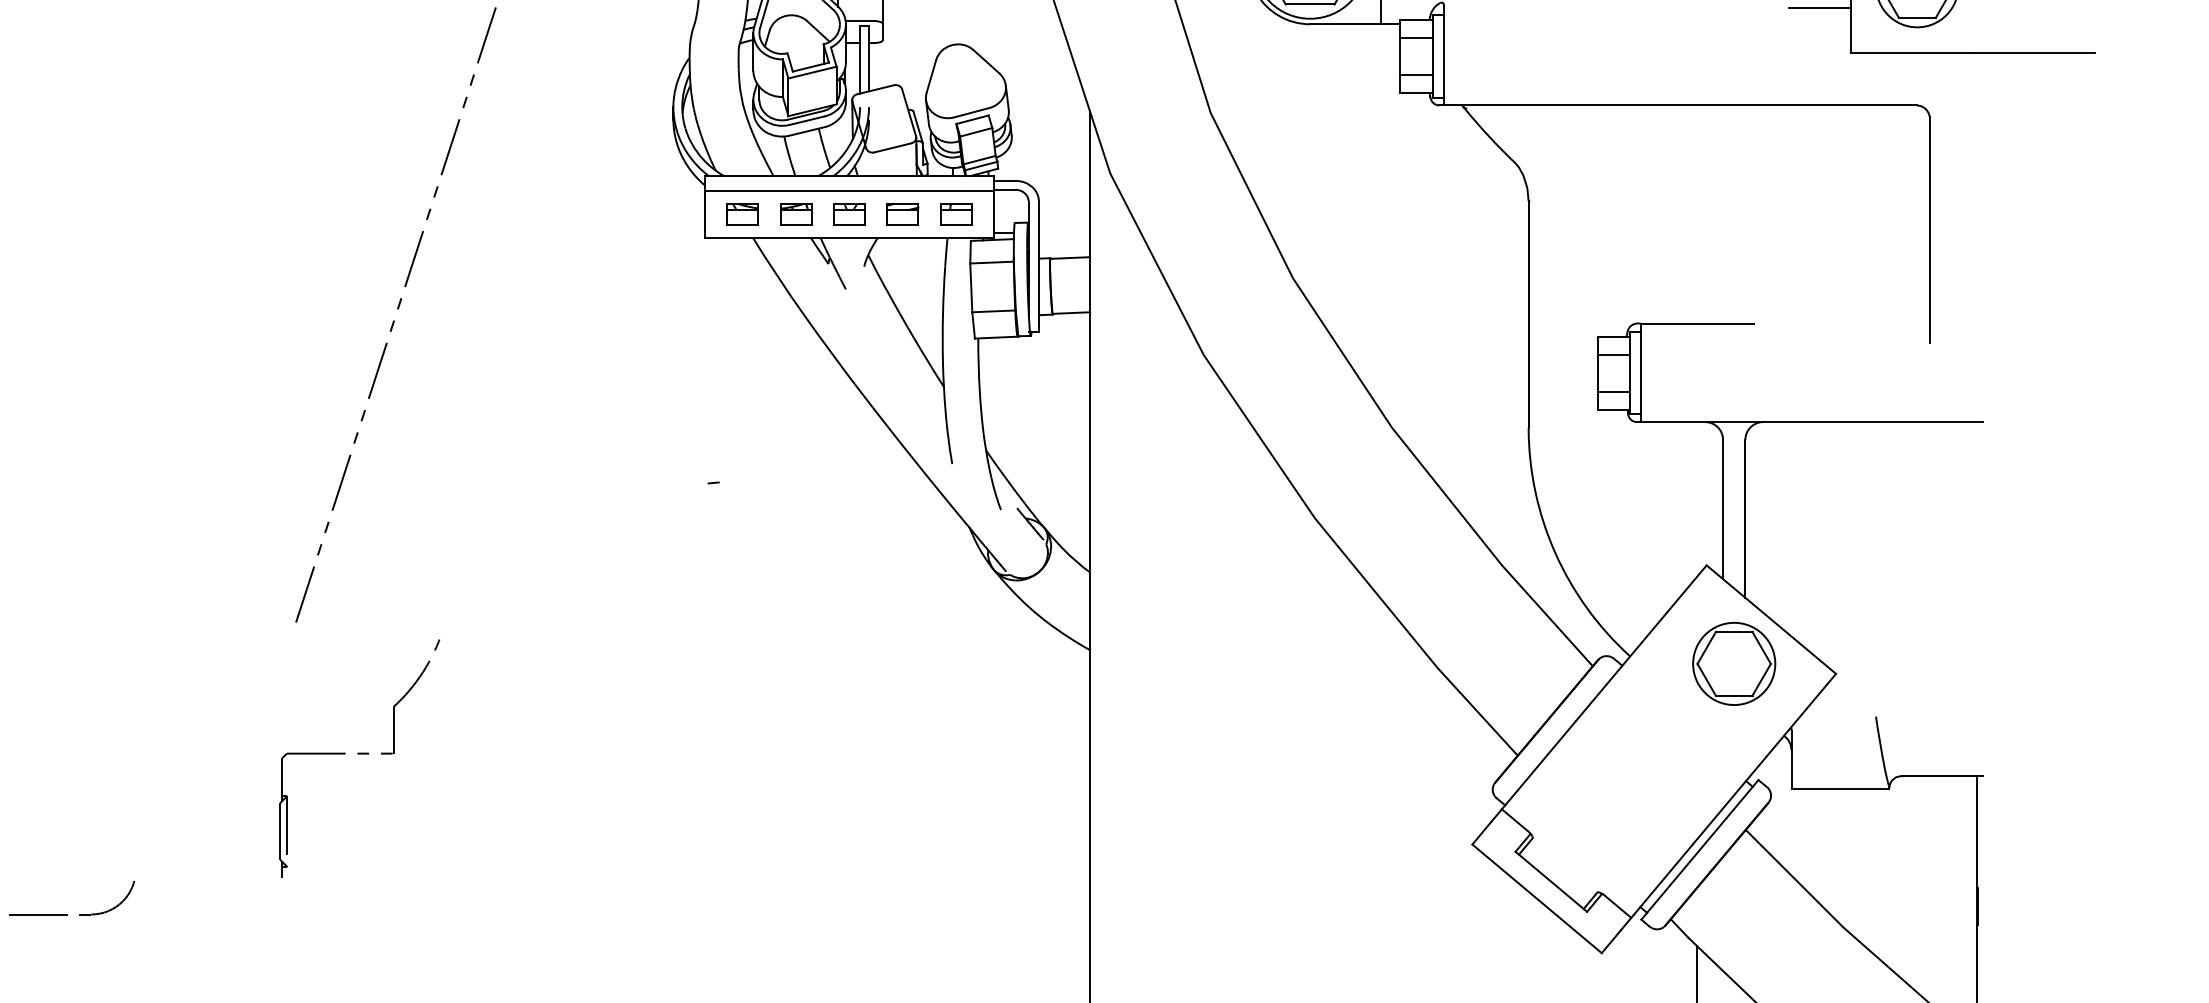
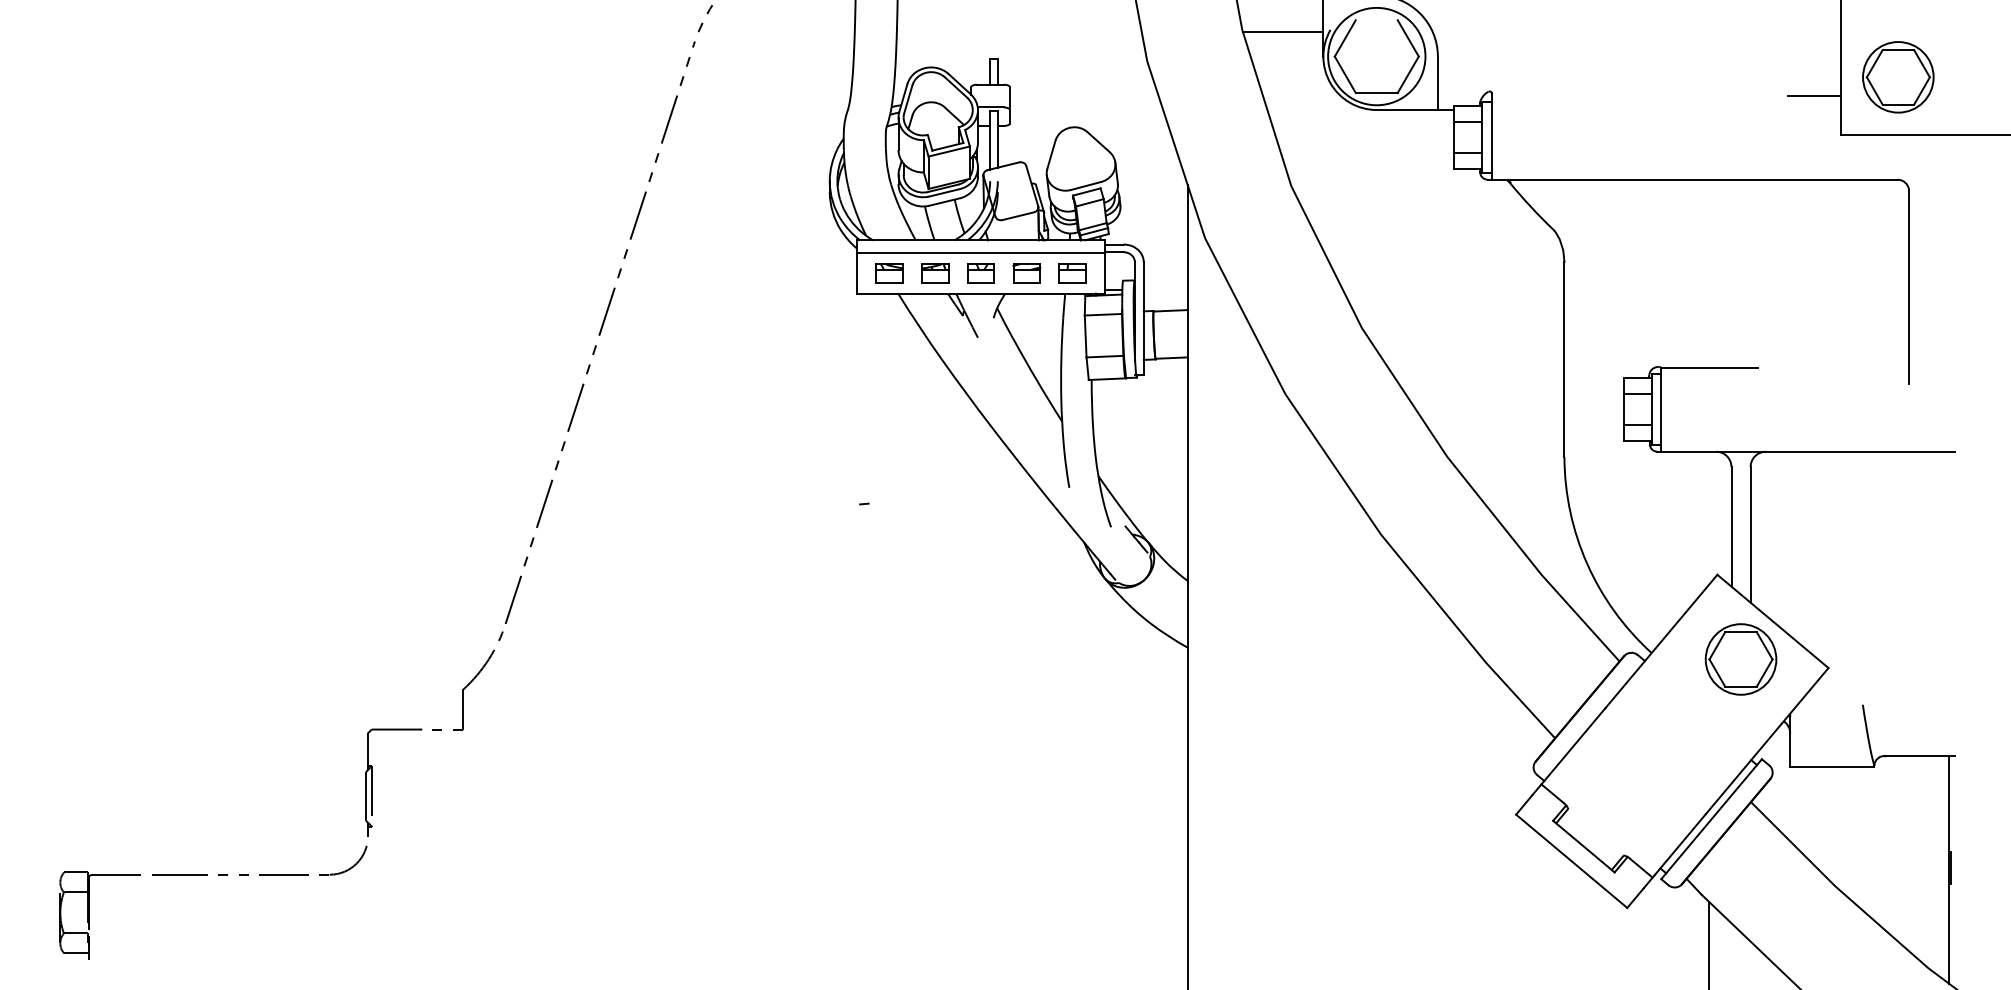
part: (359, 758) -> (434, 733), moved

